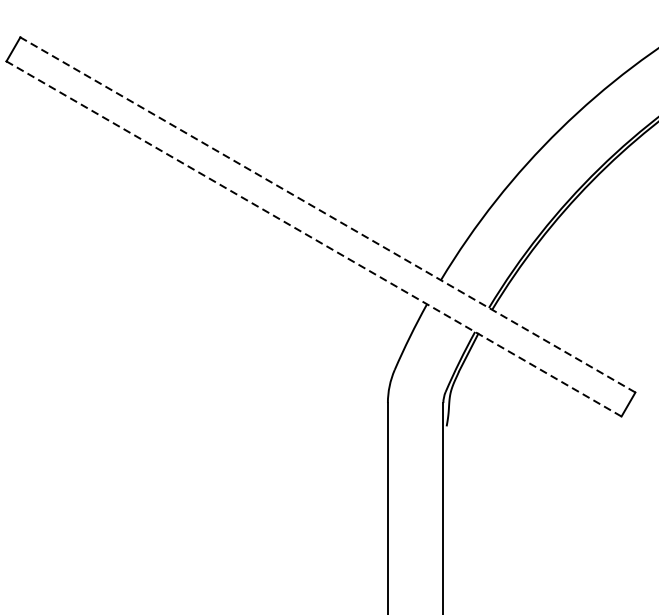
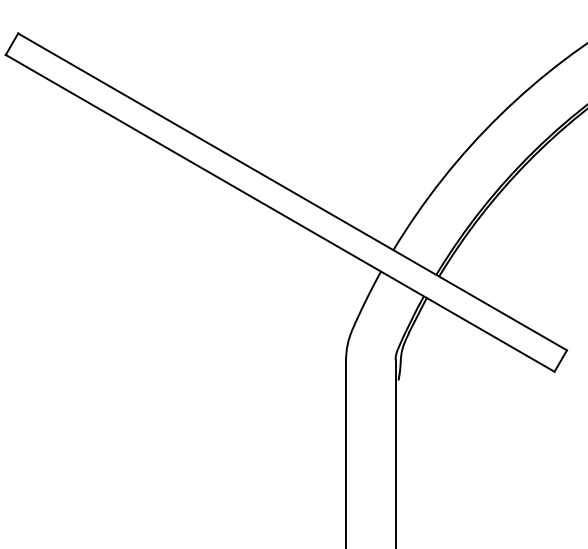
line: (327, 214) -> (292, 191), dashed -> solid
line: (314, 239) -> (280, 213), dashed -> solid

